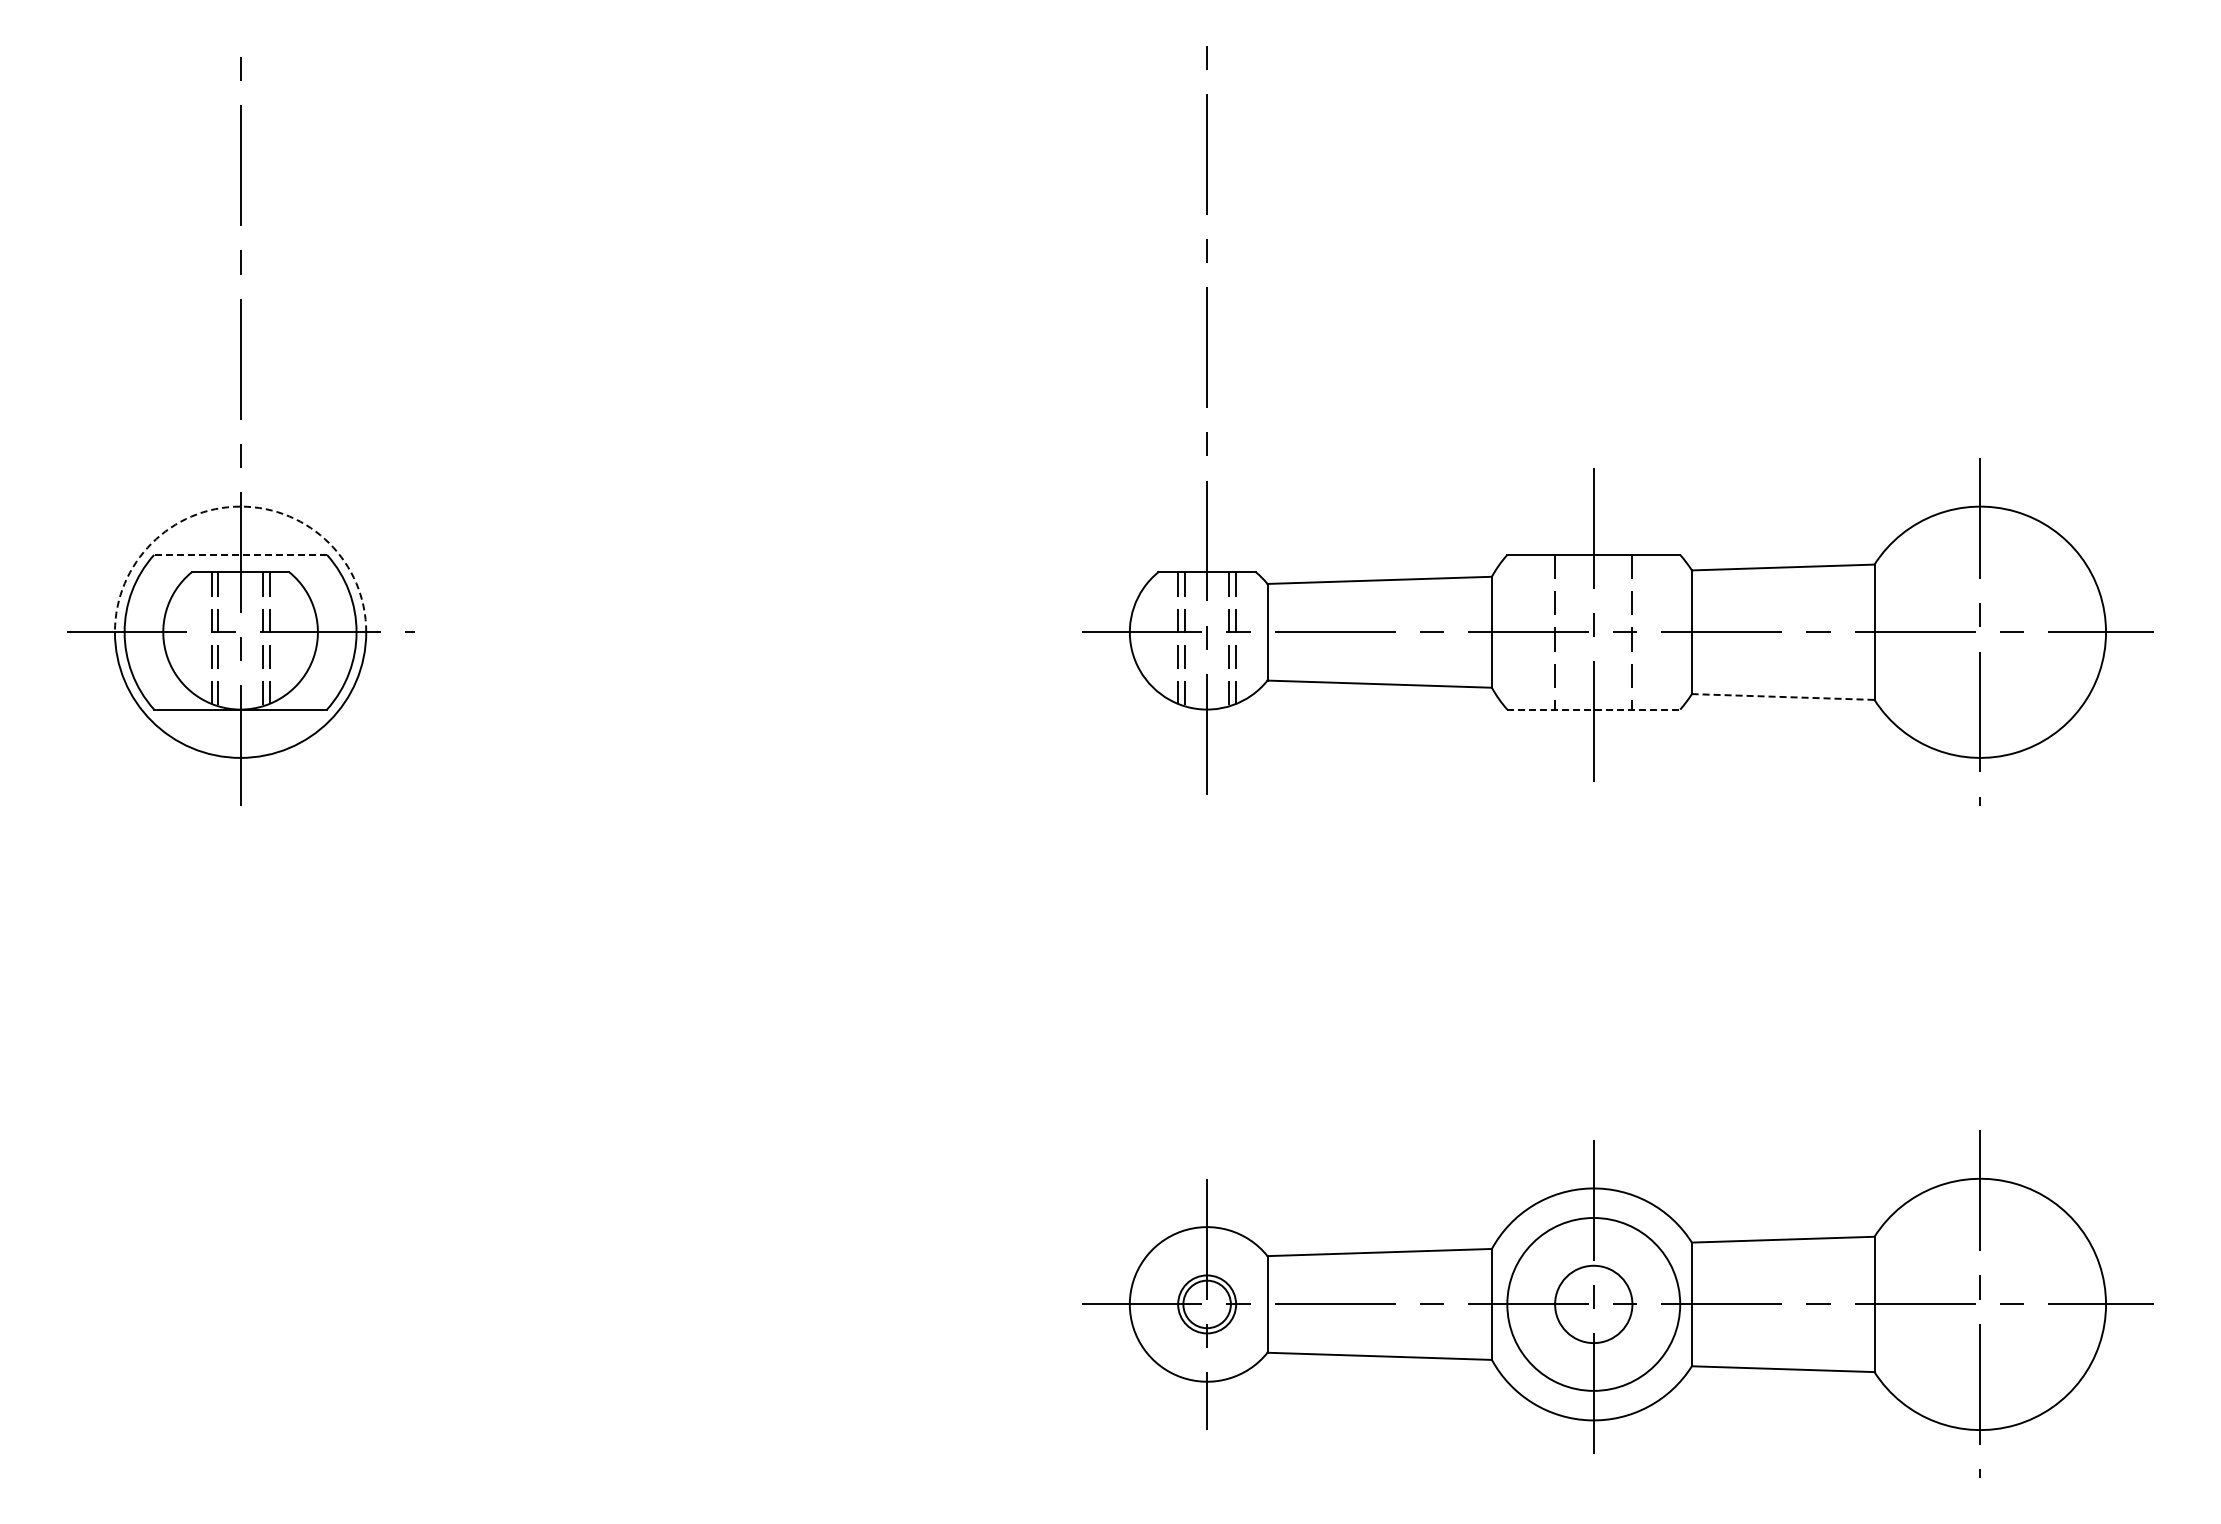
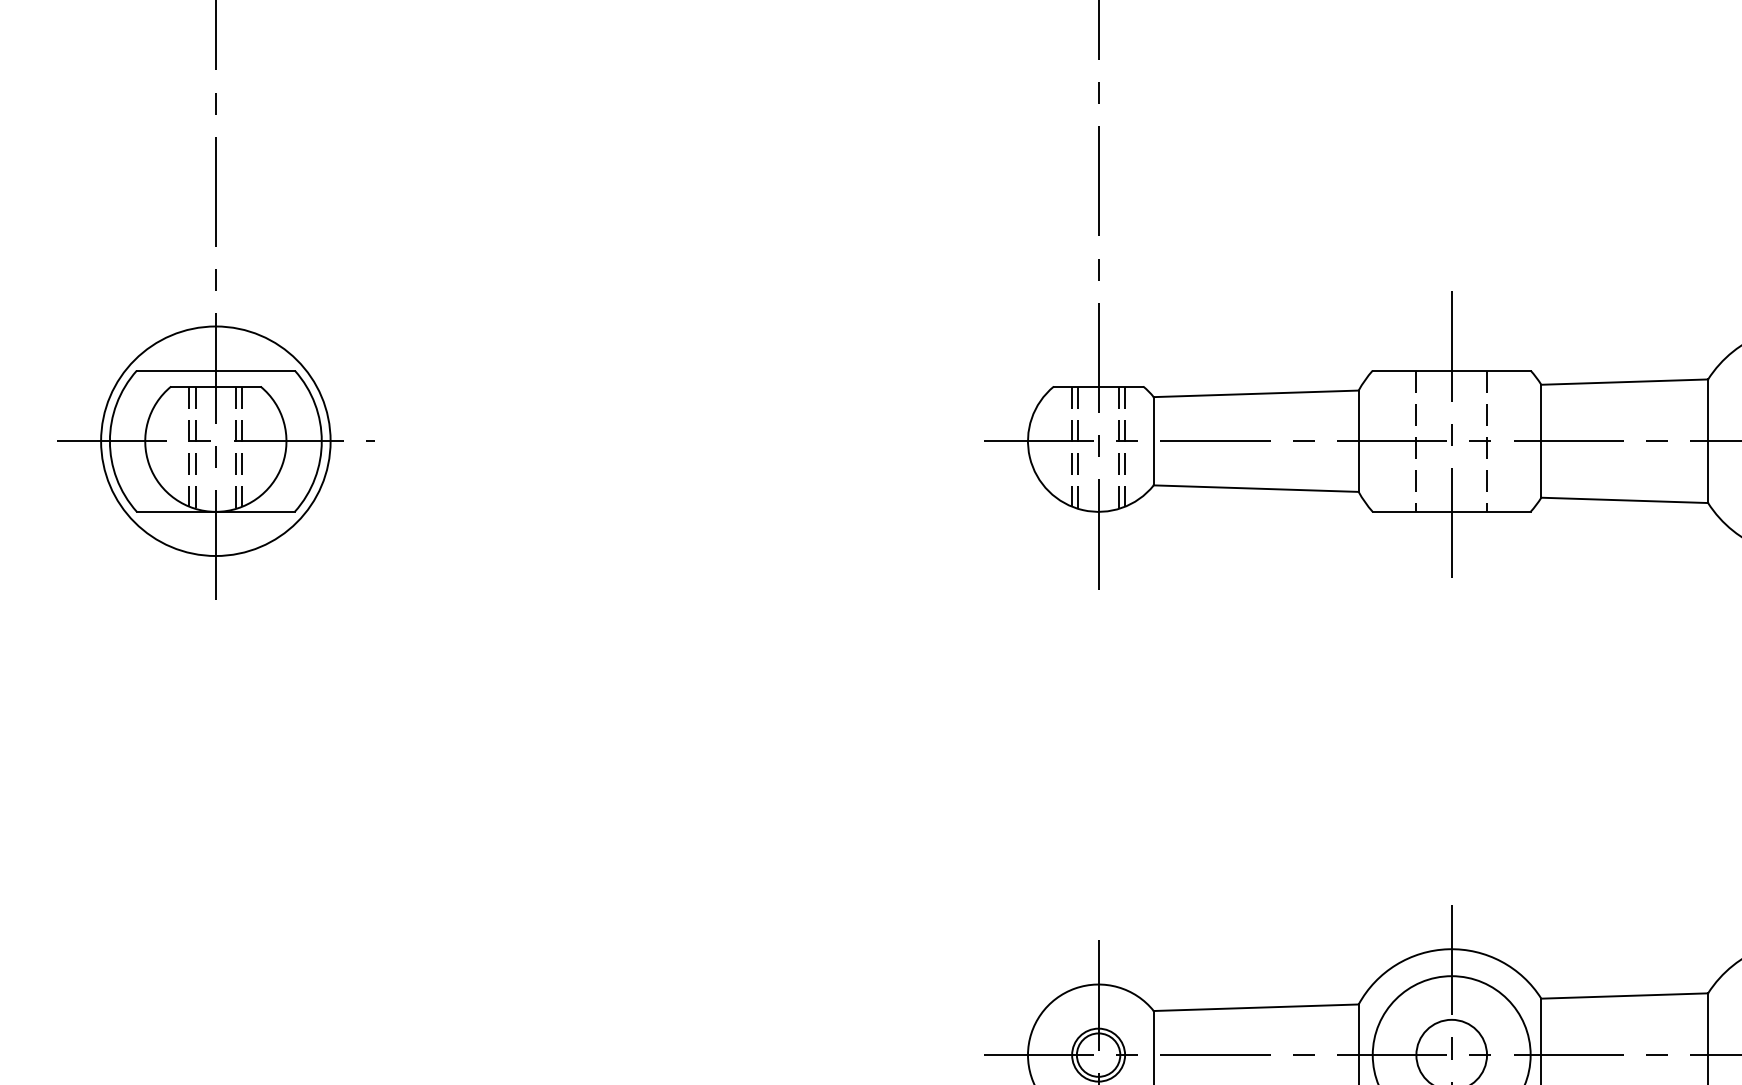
arc: (240, 506) -> (215, 326), dashed -> solid
line: (240, 554) -> (215, 370), dashed -> solid
line: (1782, 697) -> (1624, 500), dashed -> solid
line: (1594, 709) -> (1452, 511), dashed -> solid

